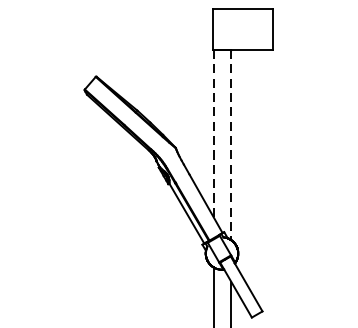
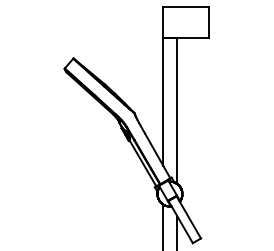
line: (213, 132) -> (163, 101), dashed -> solid
line: (231, 144) -> (177, 110), dashed -> solid

